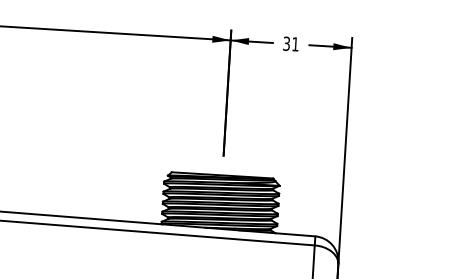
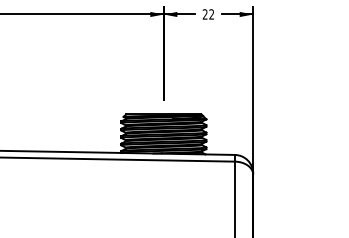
text: (289, 44) -> (207, 14), 31 -> 22

